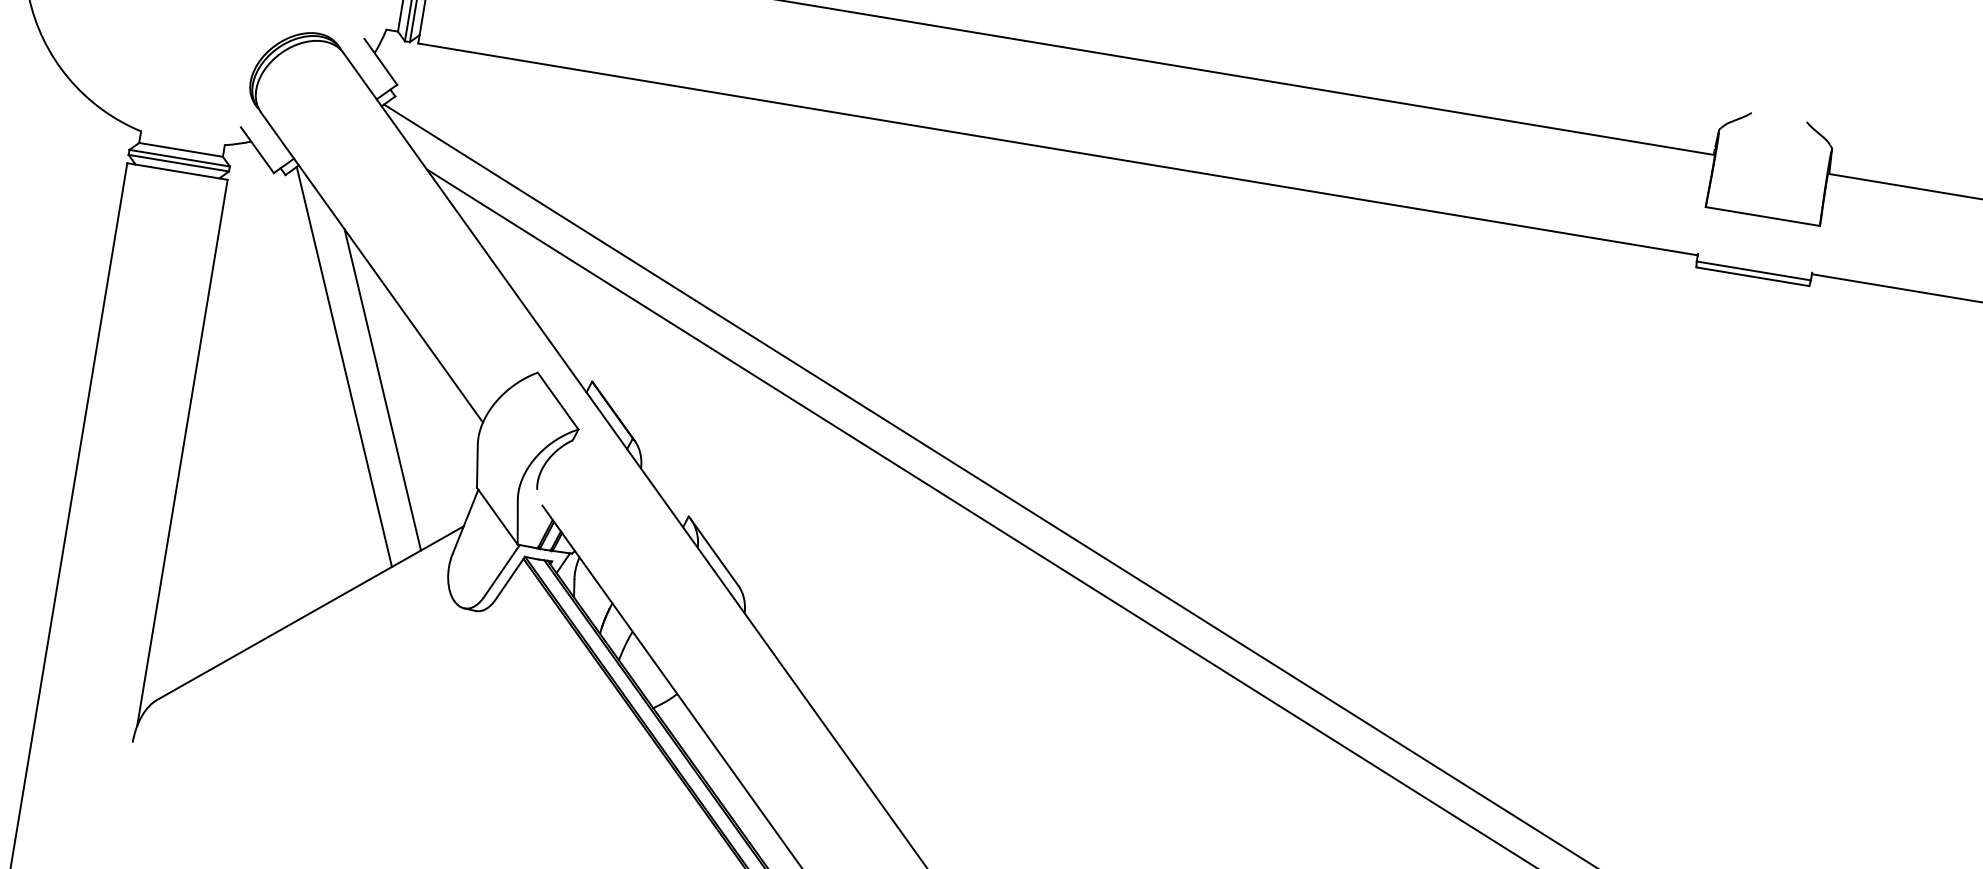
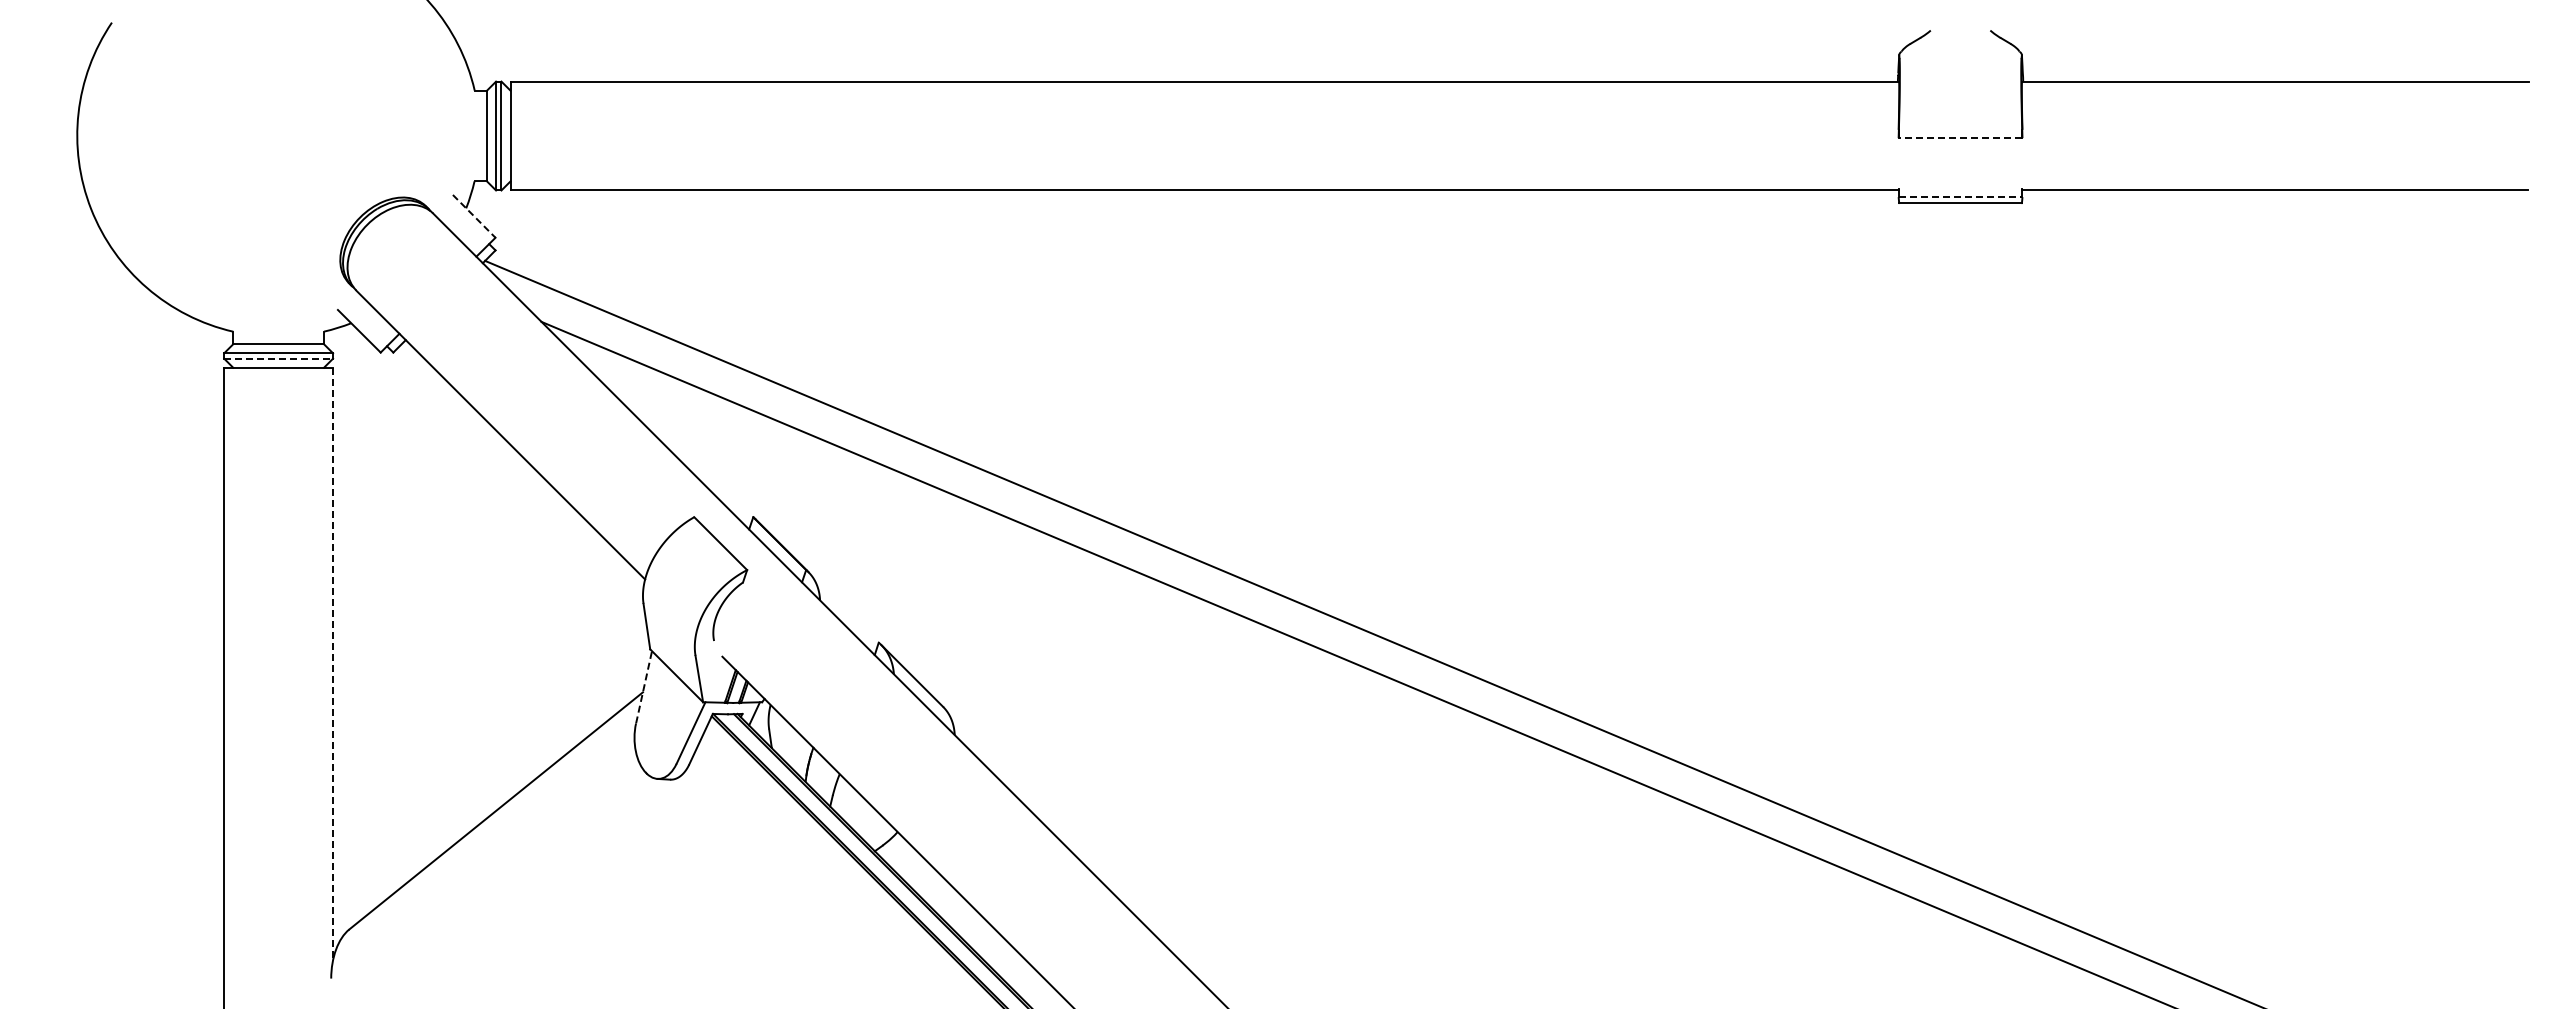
line: (381, 62) -> (474, 216), solid -> dashed
line: (179, 163) -> (279, 358), solid -> dashed
line: (1762, 216) -> (1960, 138), solid -> dashed
line: (1753, 271) -> (1960, 197), solid -> dashed
line: (343, 366) -> (488, 544), removed
line: (382, 389) -> (533, 562), removed
line: (182, 453) -> (333, 664), solid -> dashed
line: (465, 522) -> (644, 687), solid -> dashed

